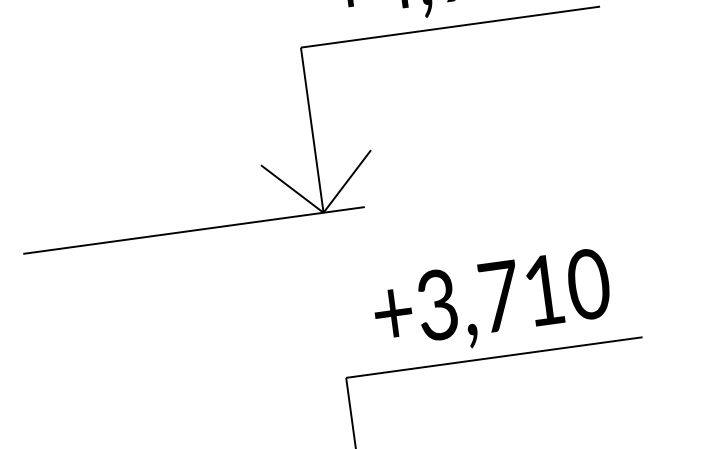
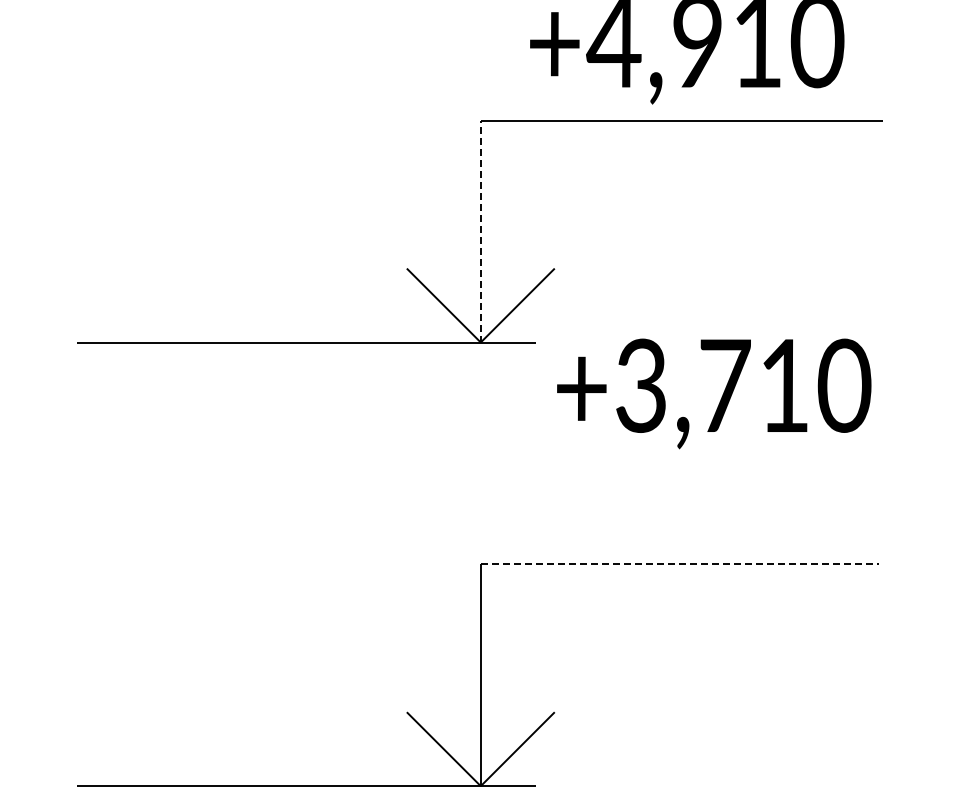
line: (312, 130) -> (480, 231), solid -> dashed
text: (492, 303) -> (714, 393), moved
line: (494, 357) -> (680, 564), solid -> dashed

